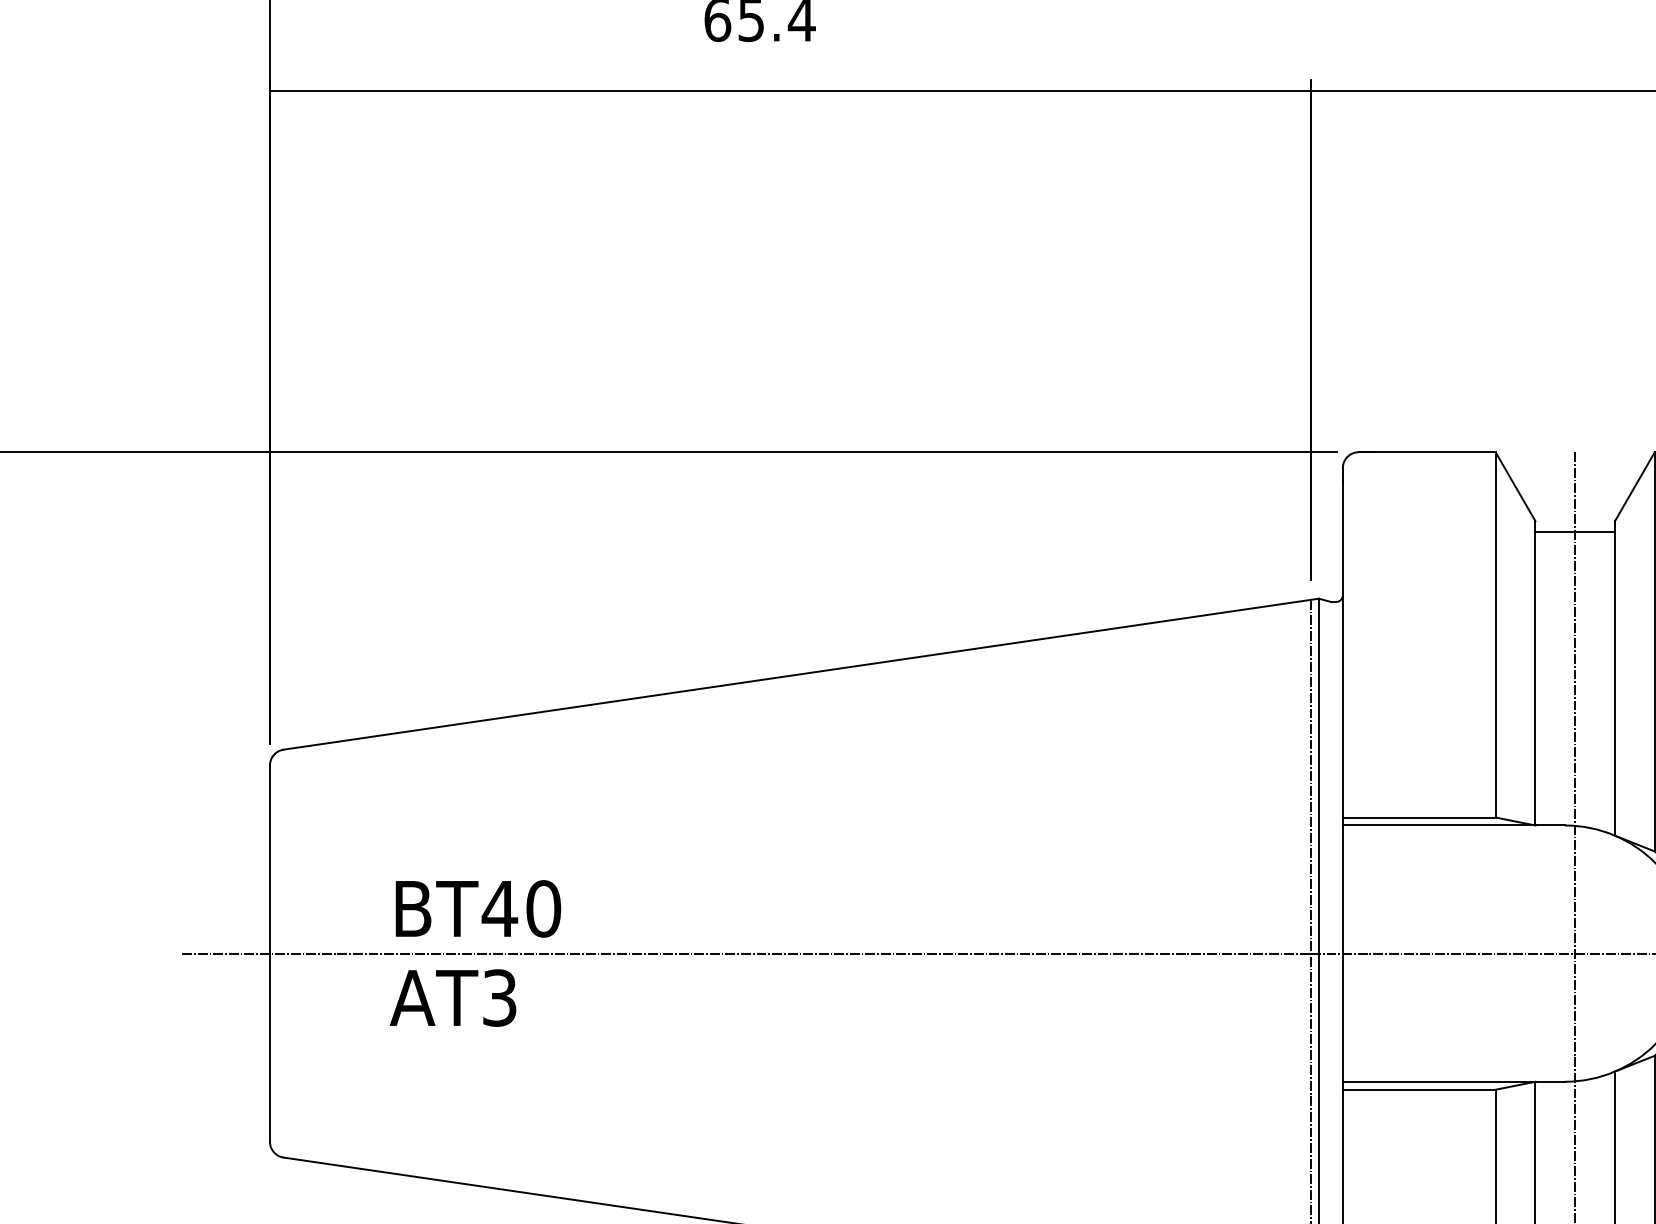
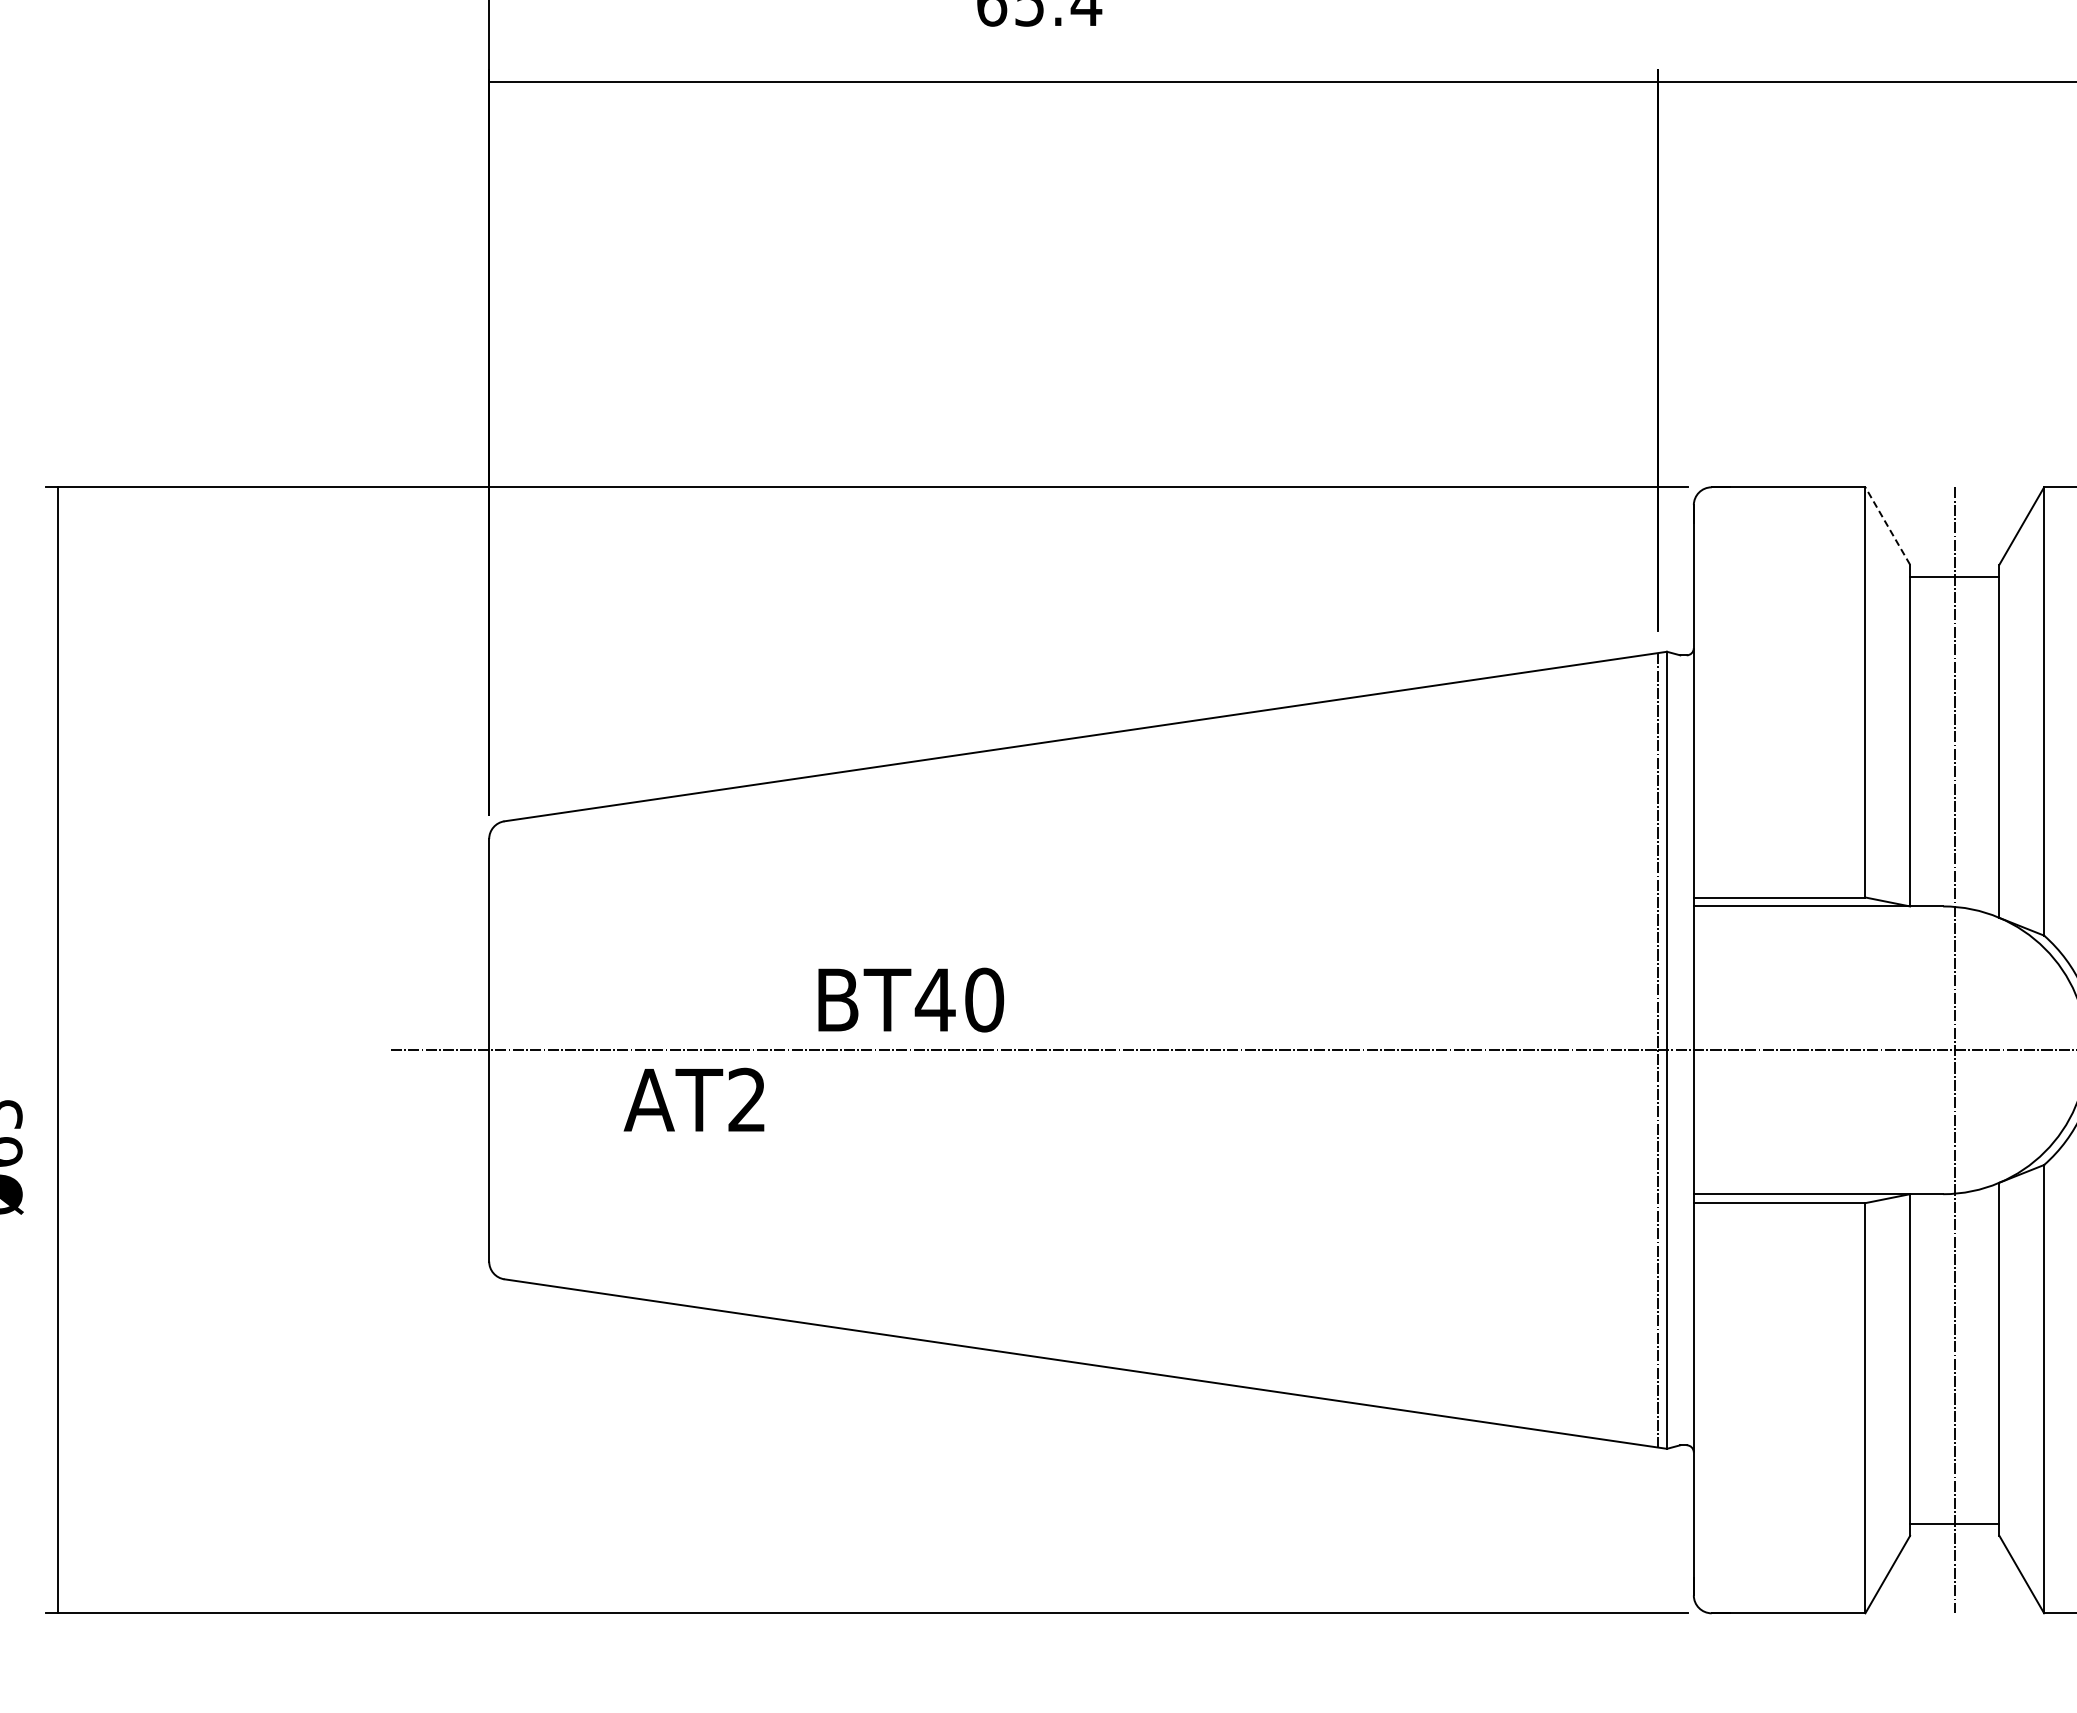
line: (1515, 487) -> (1887, 526), solid -> dashed
text: (478, 908) -> (911, 999), moved
text: (499, 997) -> (746, 1099), AT3 -> AT2

